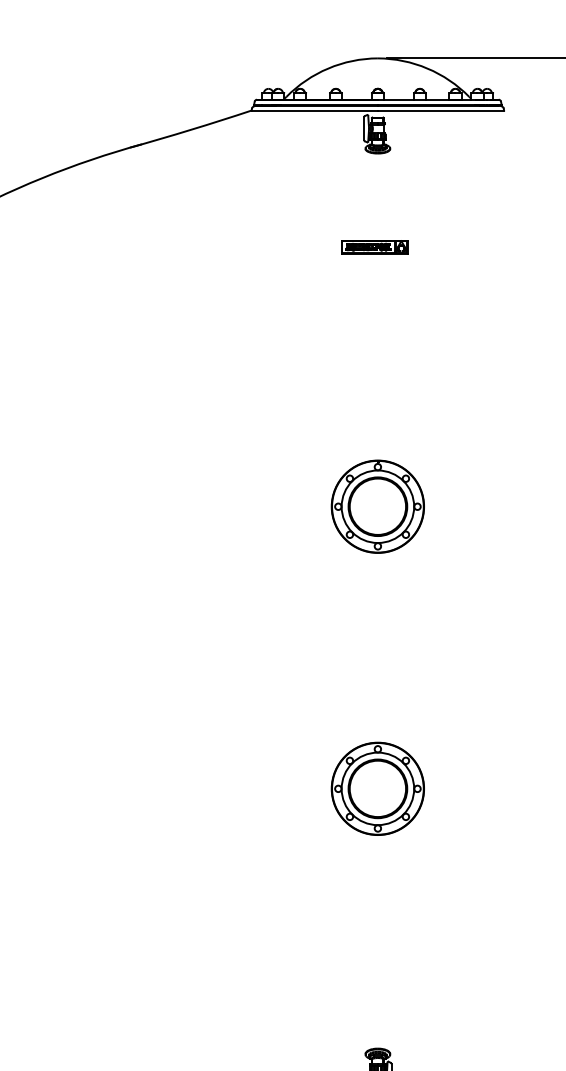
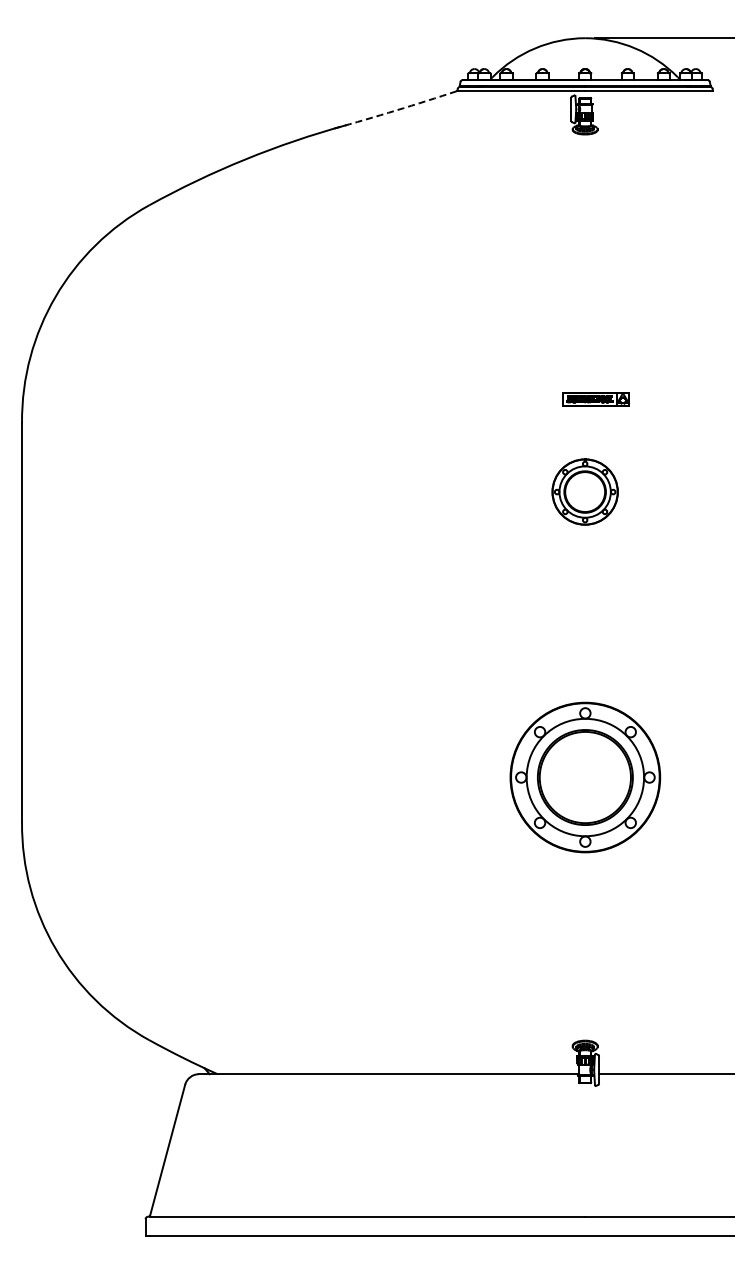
arc: (191, 129) -> (396, 110), solid -> dashed
part: (374, 247) -> (595, 399), moved
part: (377, 506) -> (584, 491), size x0.7
part: (377, 788) -> (584, 777), size x1.6

